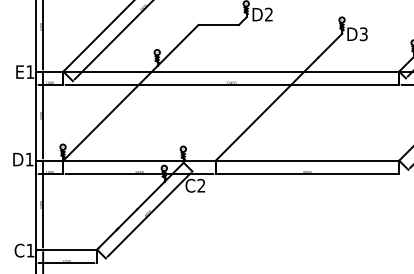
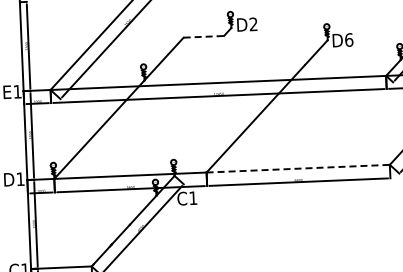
line: (219, 24) -> (204, 36), solid -> dashed
text: (363, 34) -> (348, 40), D3 -> D6
line: (307, 160) -> (298, 168), solid -> dashed
text: (201, 185) -> (193, 197), C2 -> C1

